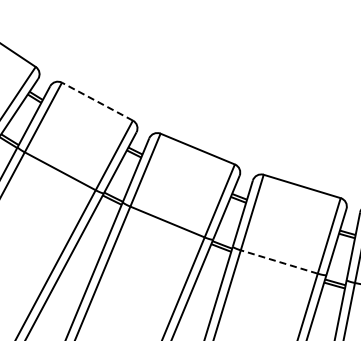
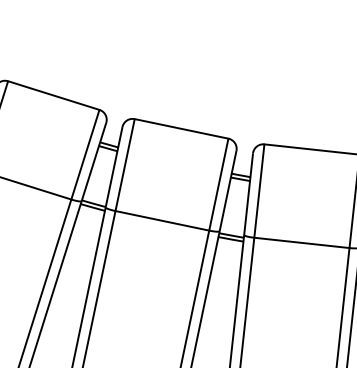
line: (97, 101) -> (53, 95), dashed -> solid
line: (278, 261) -> (300, 242), dashed -> solid

